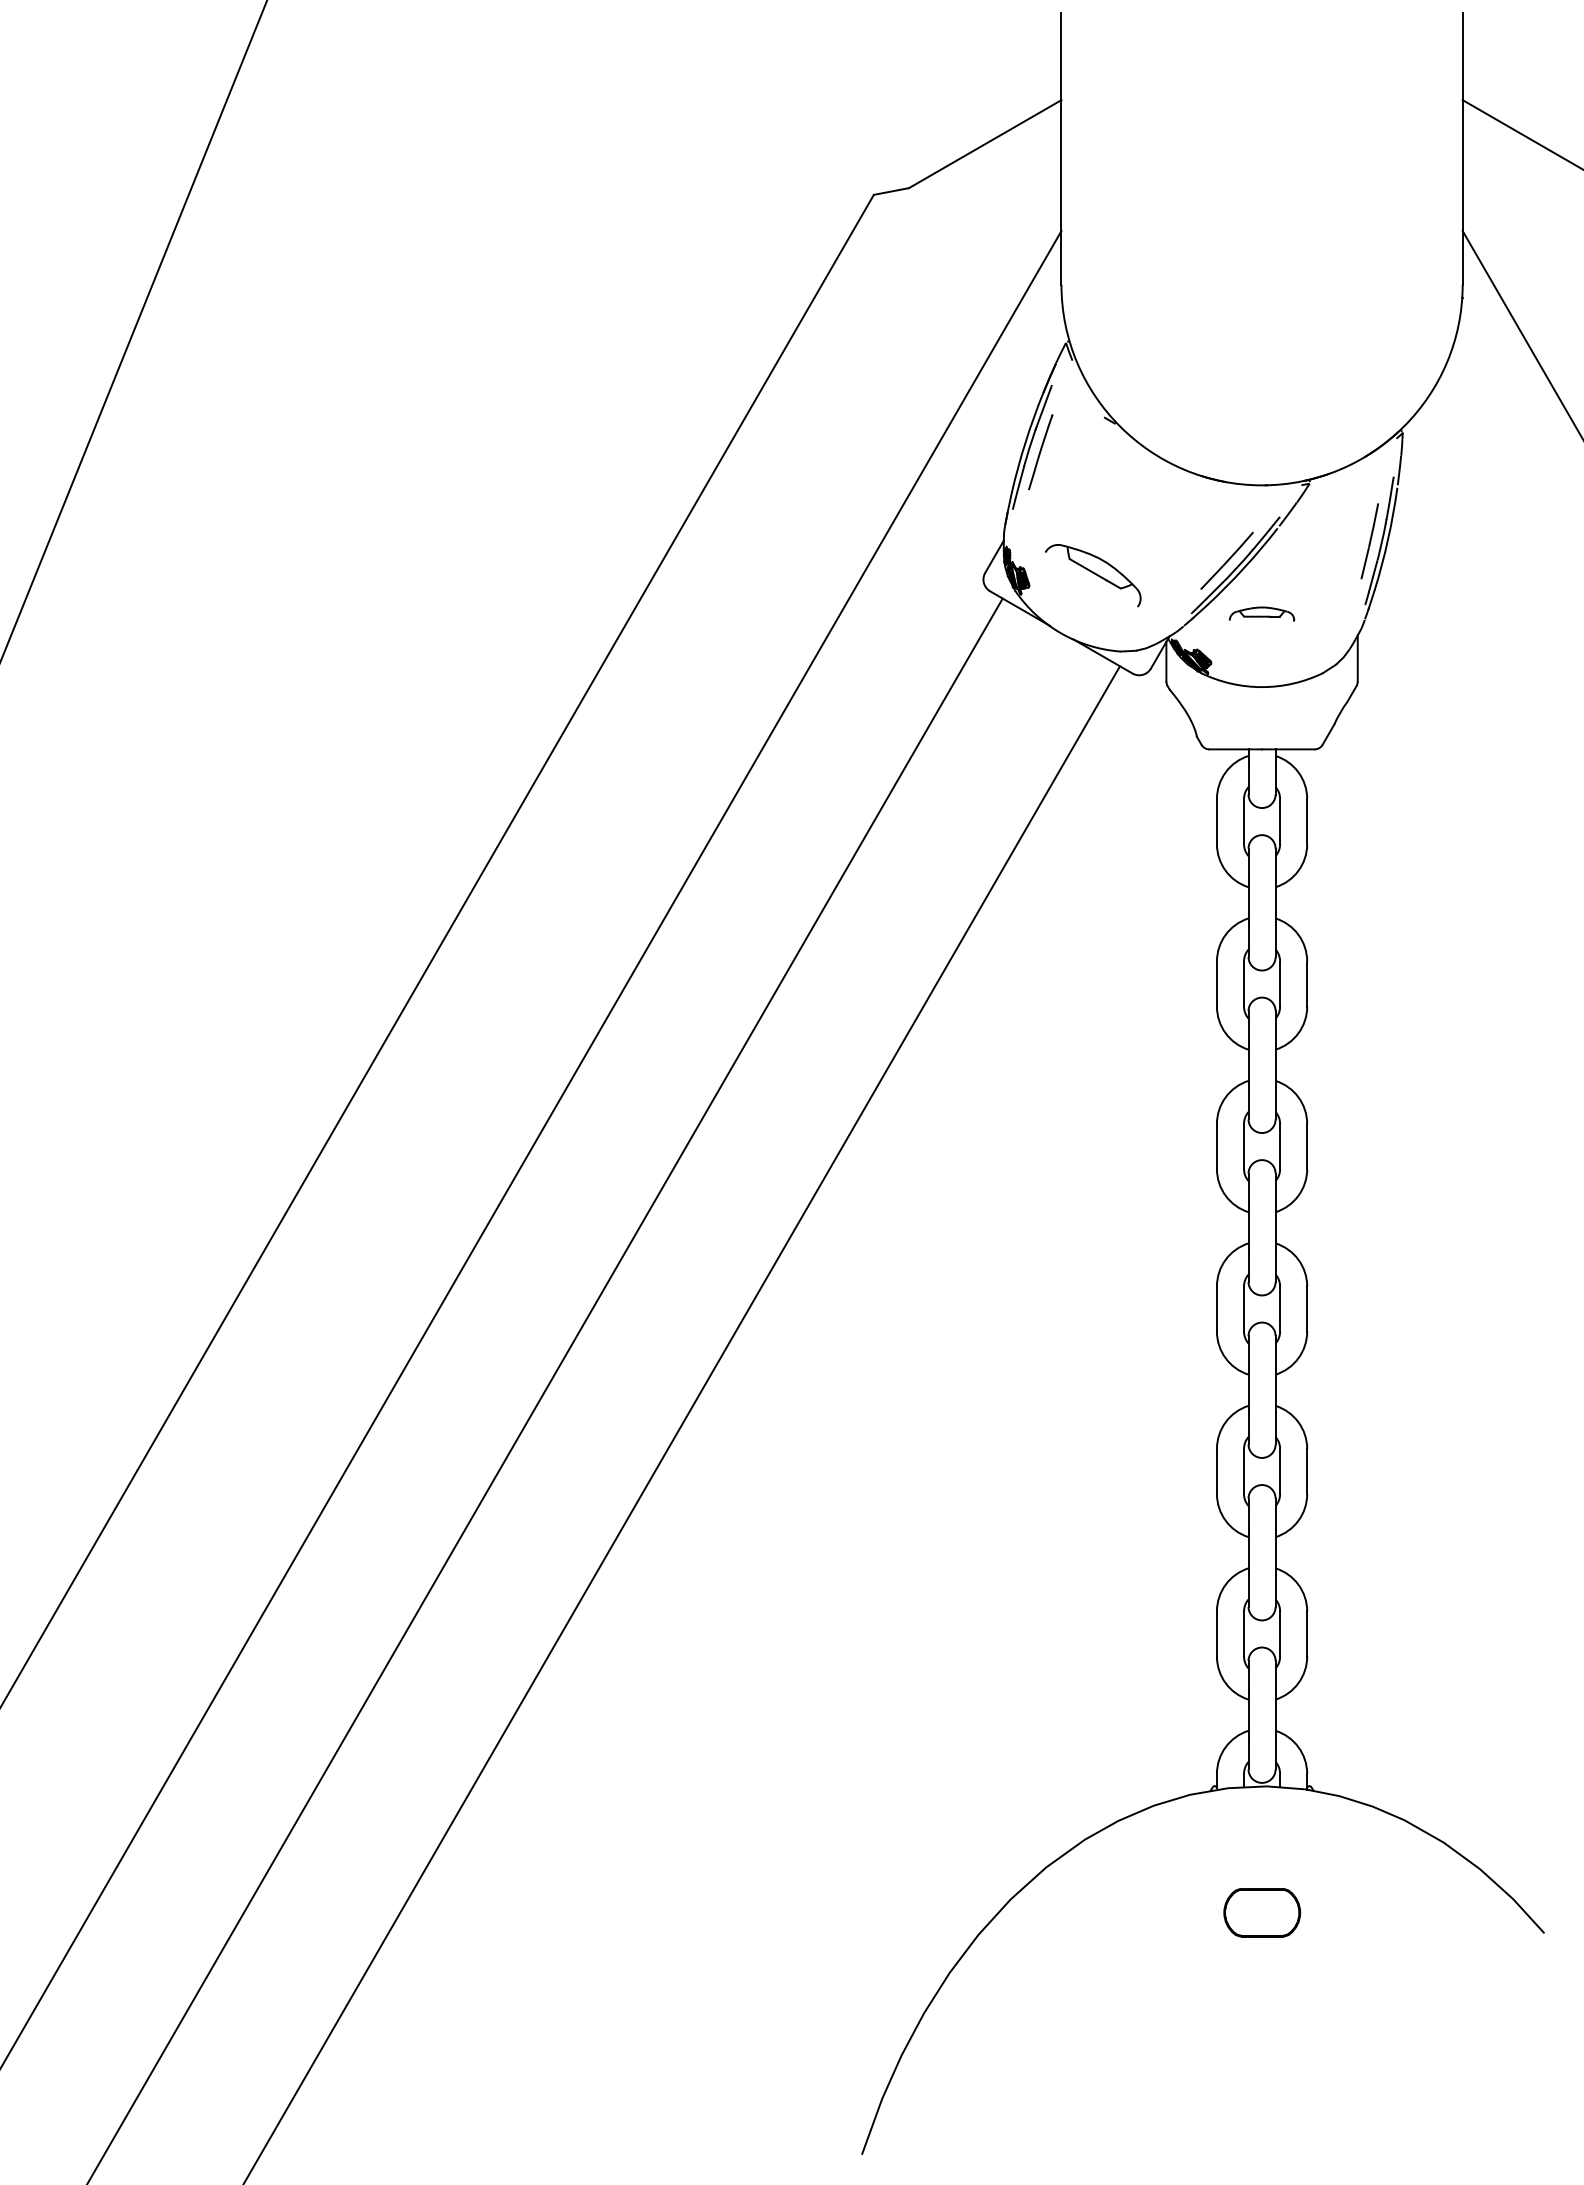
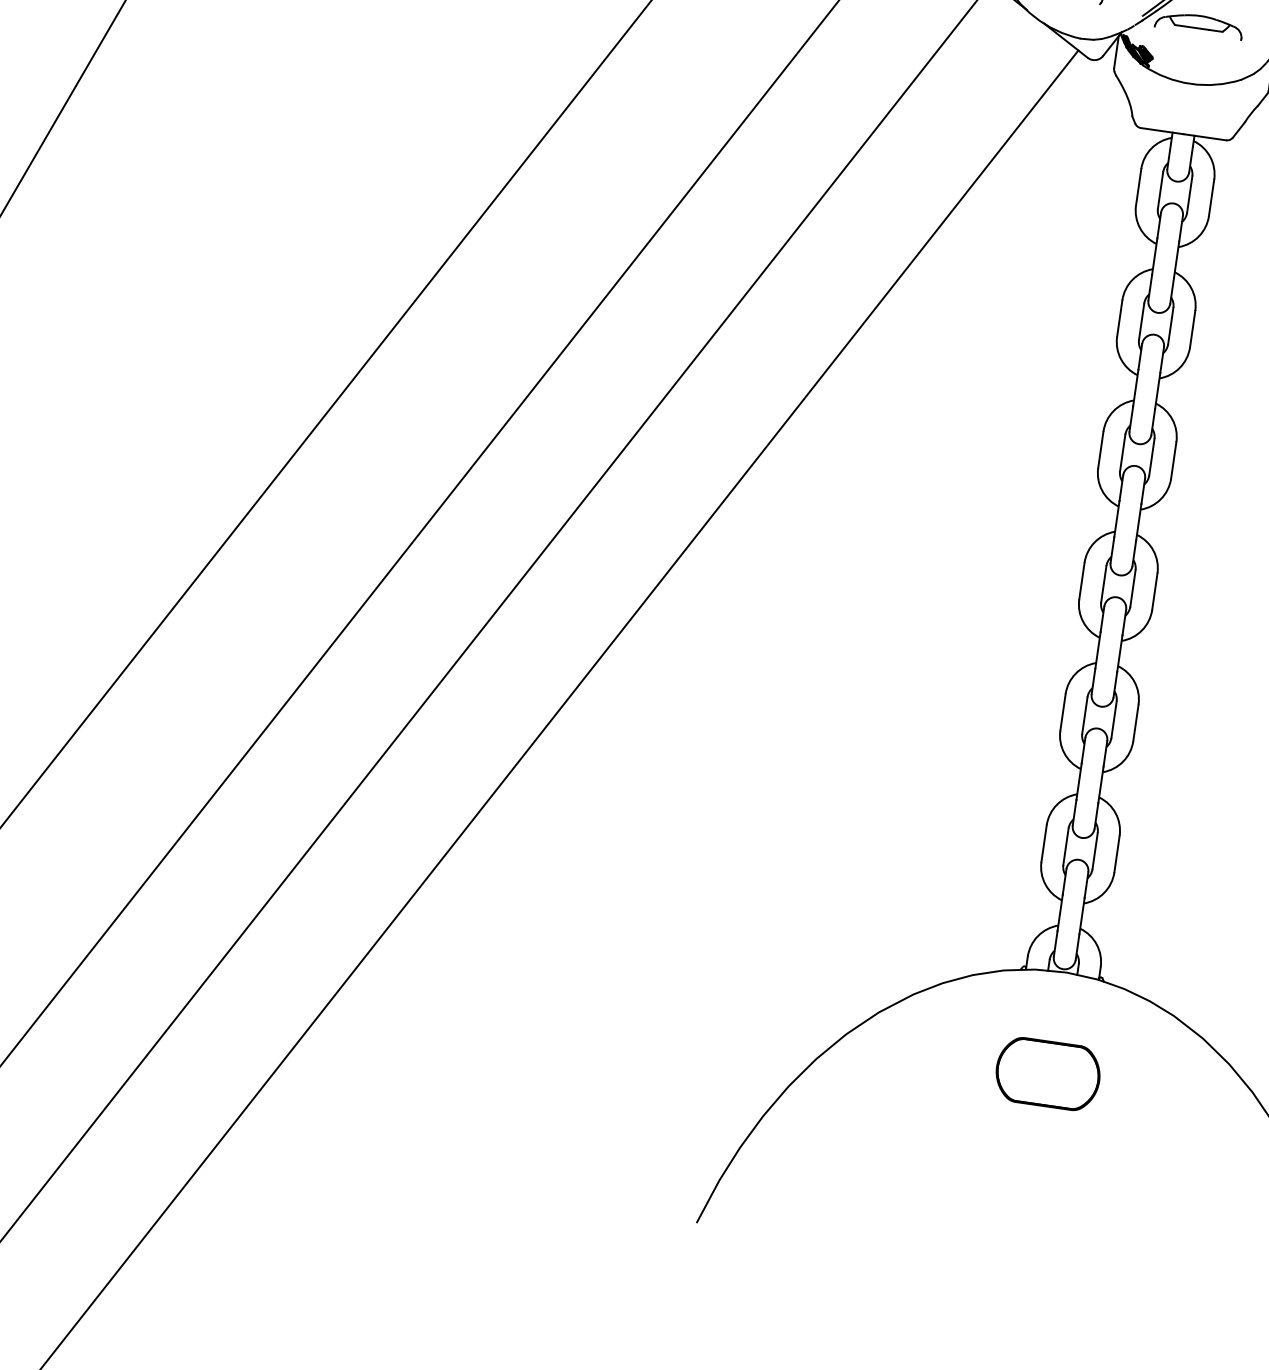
part: (1261, 613) -> (1198, 24), size x1.67
part: (1262, 1912) -> (1048, 1073), size x1.67

